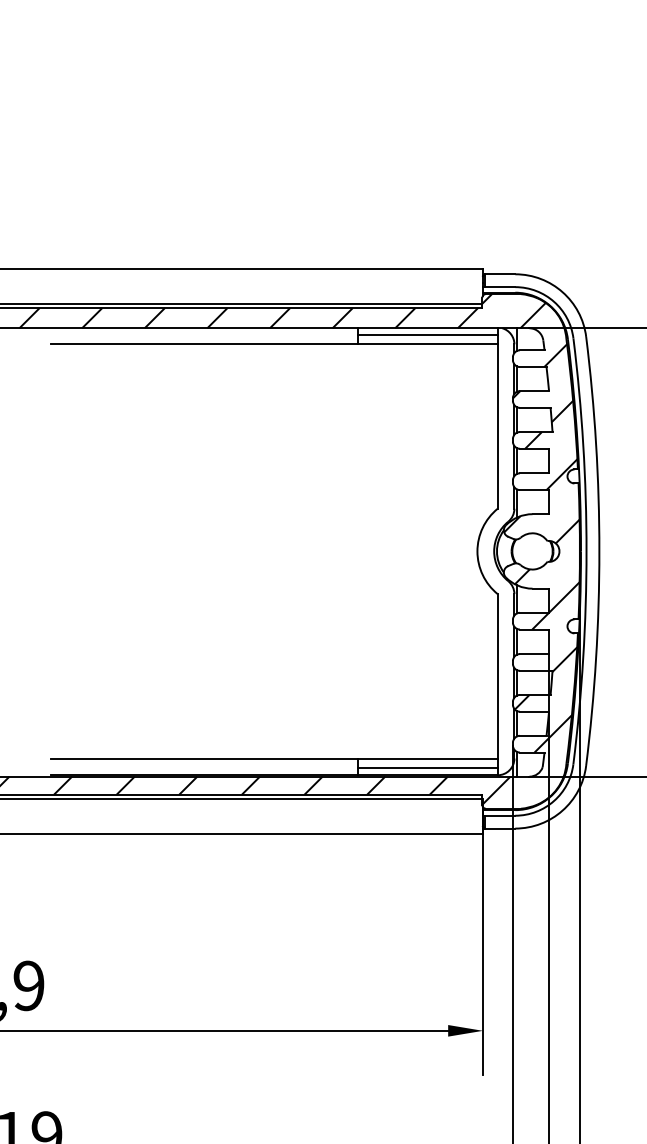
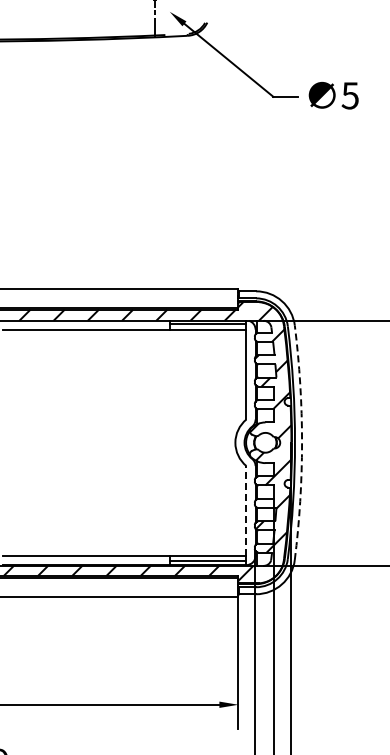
arc: (600, 550) -> (302, 442), solid -> dashed
line: (497, 677) -> (246, 511), solid -> dashed

